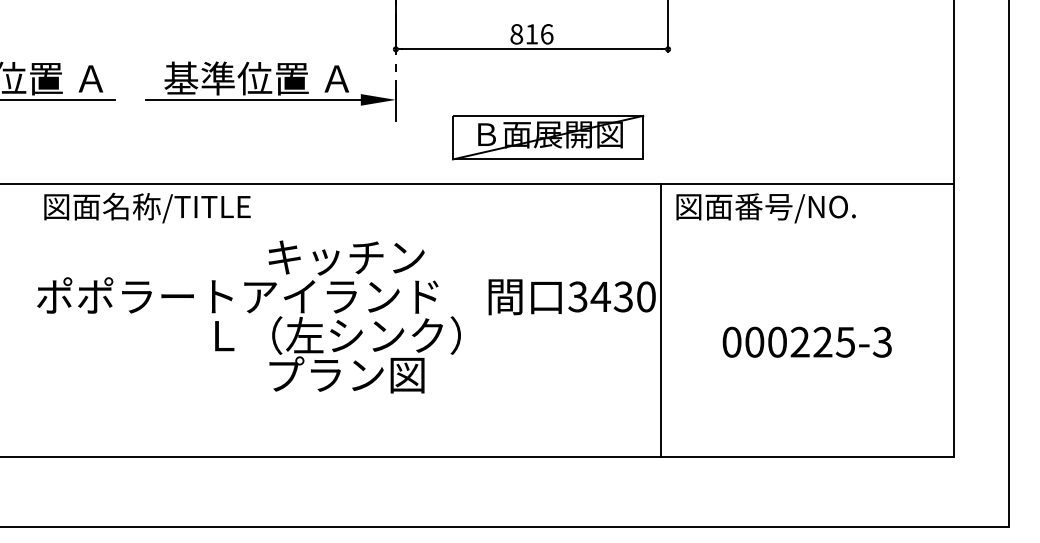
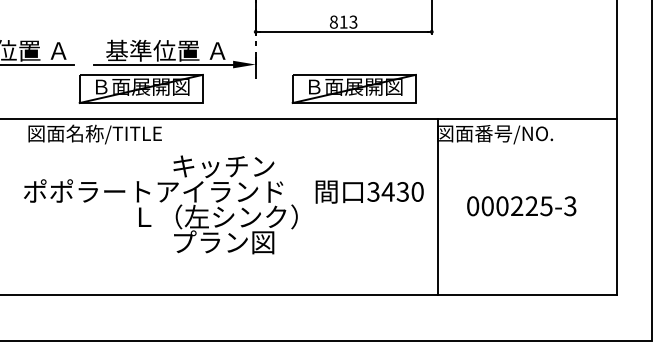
text: (547, 33) -> (353, 21), 816 -> 813
part: (217, 136) -> (140, 88), added
line: (659, 321) -> (437, 207), moved
text: (806, 342) -> (521, 206), moved

